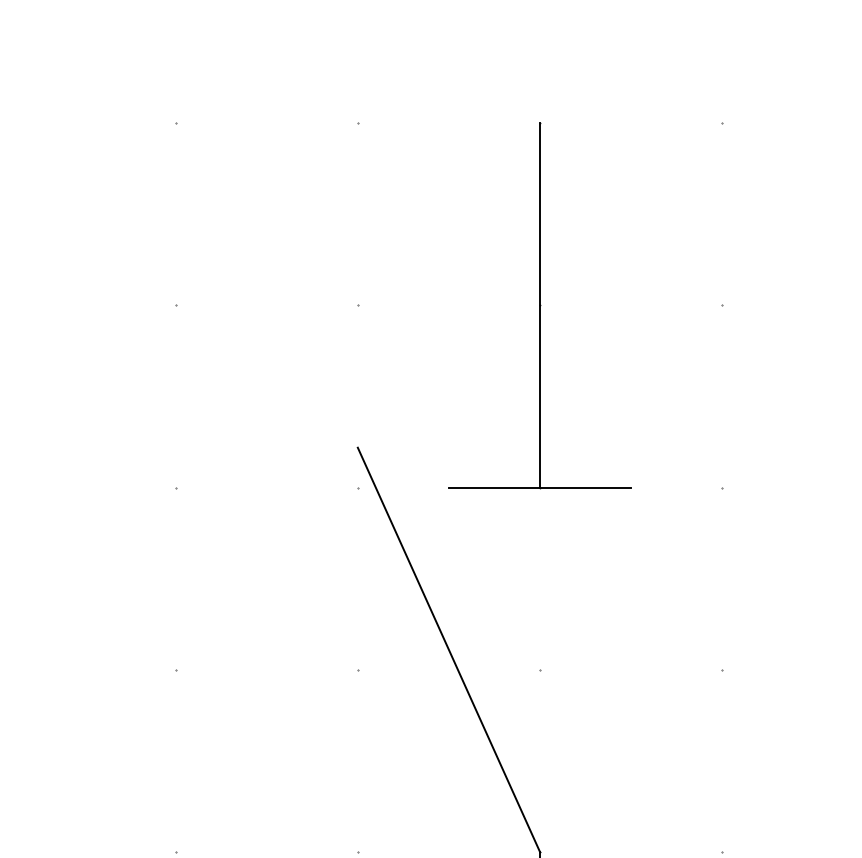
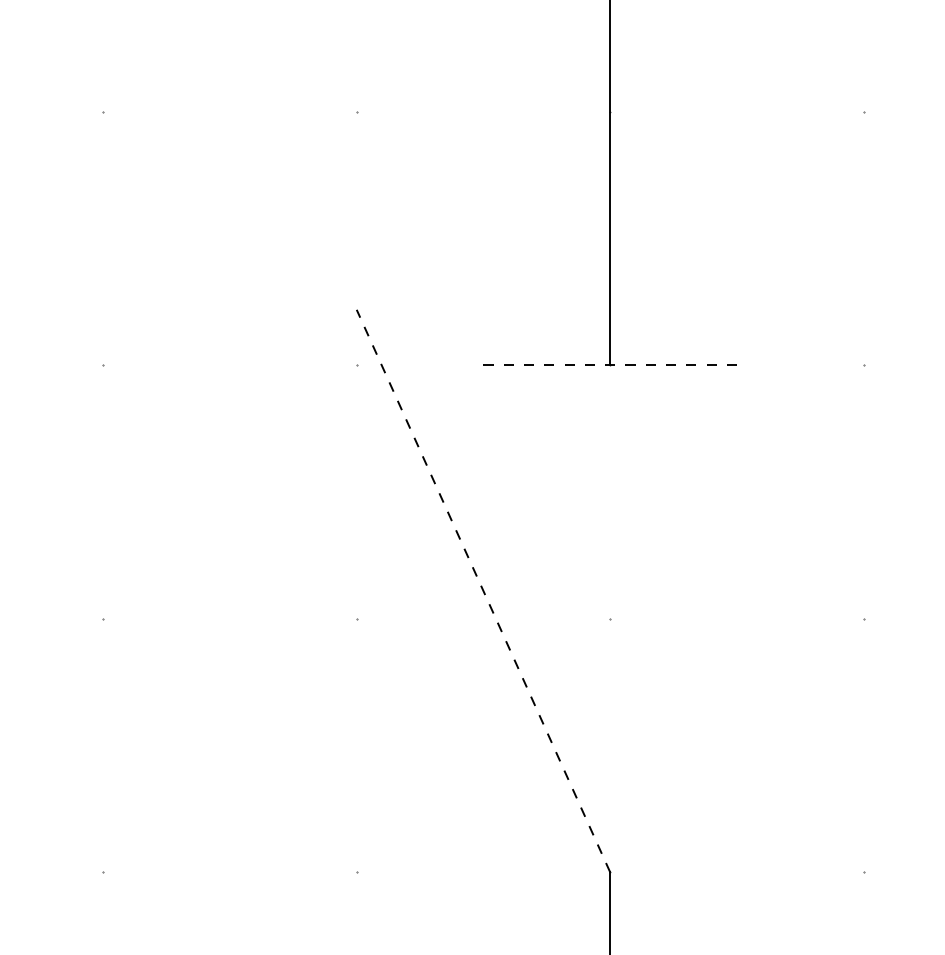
line: (539, 487) -> (609, 365), solid -> dashed
line: (449, 650) -> (484, 591), solid -> dashed

